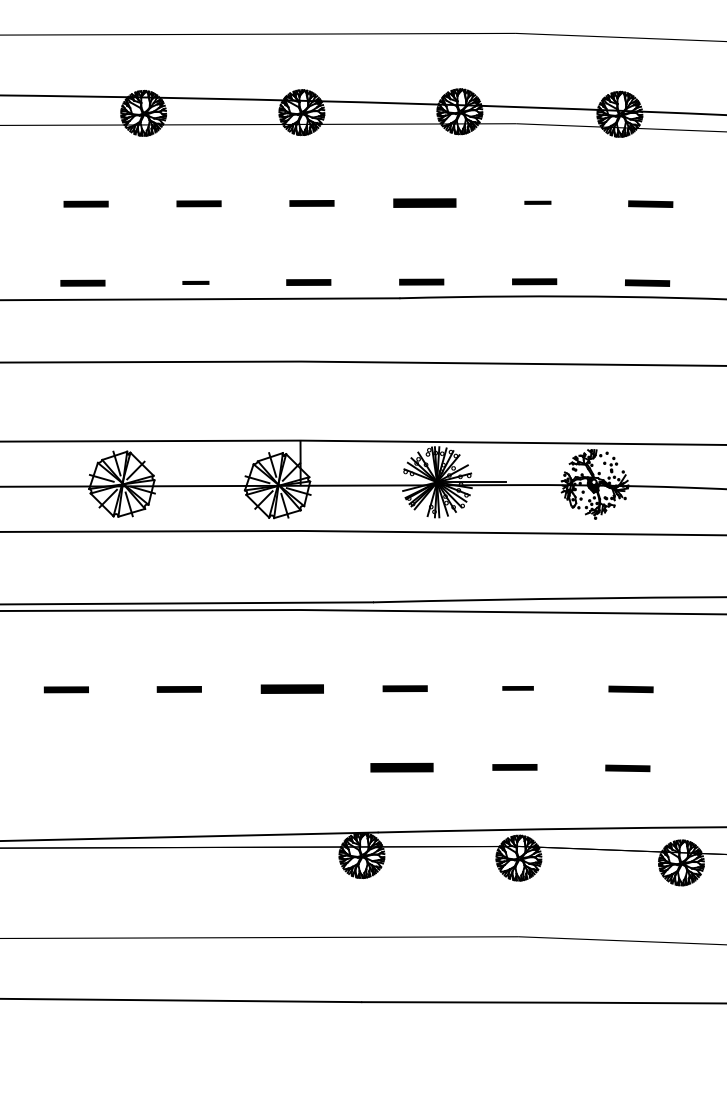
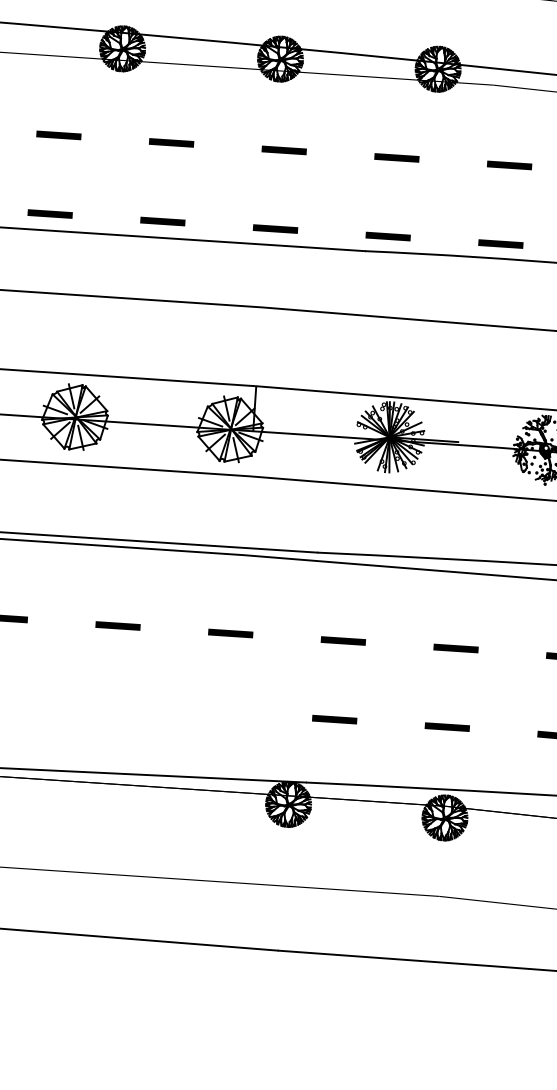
part: (424, 202) -> (396, 157), size x0.71
part: (537, 202) -> (509, 165), size x1.67
part: (195, 282) -> (162, 221), size x1.67
part: (291, 688) -> (229, 632), size x0.71
part: (517, 688) -> (455, 648), size x1.43
part: (401, 767) -> (334, 719), size x0.71

